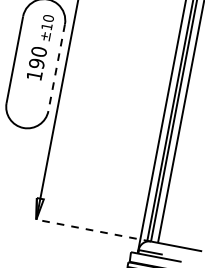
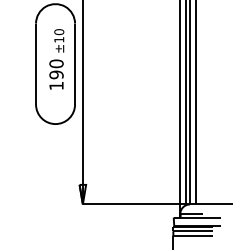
text: (39, 47) -> (56, 59), moved
line: (57, 68) -> (75, 64), dashed -> solid
line: (93, 230) -> (136, 204), dashed -> solid

